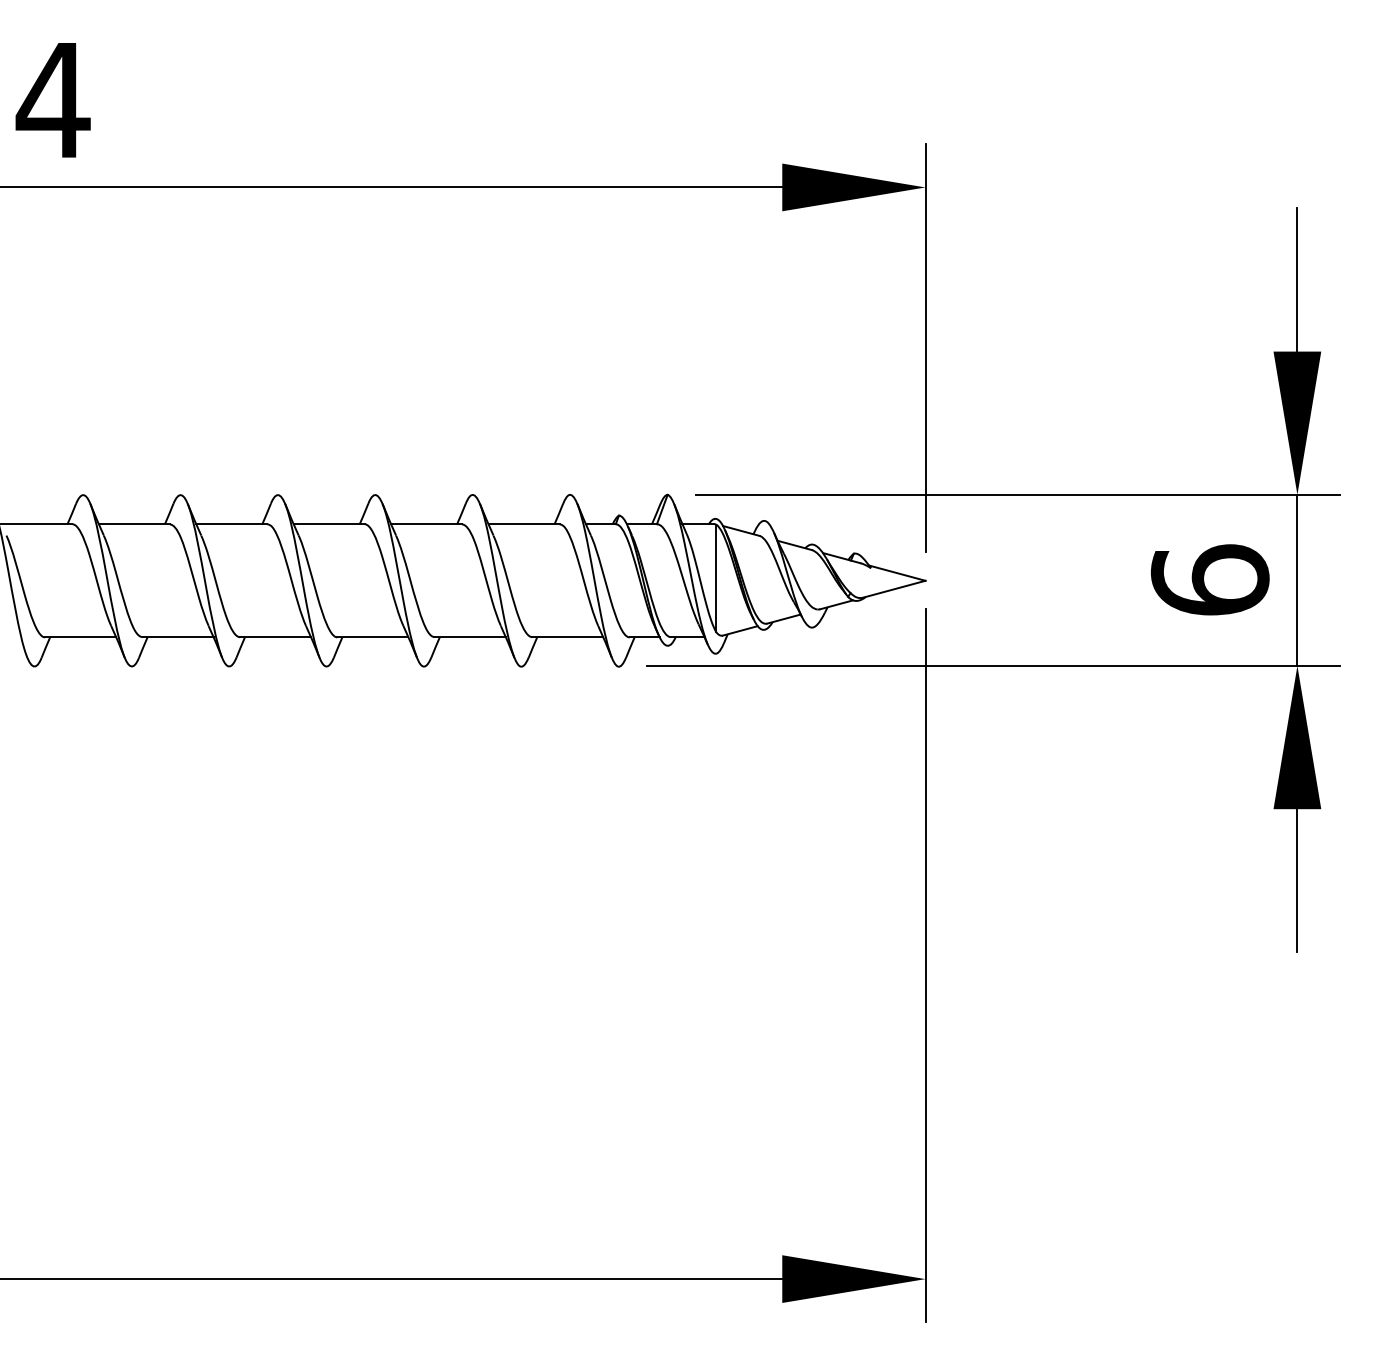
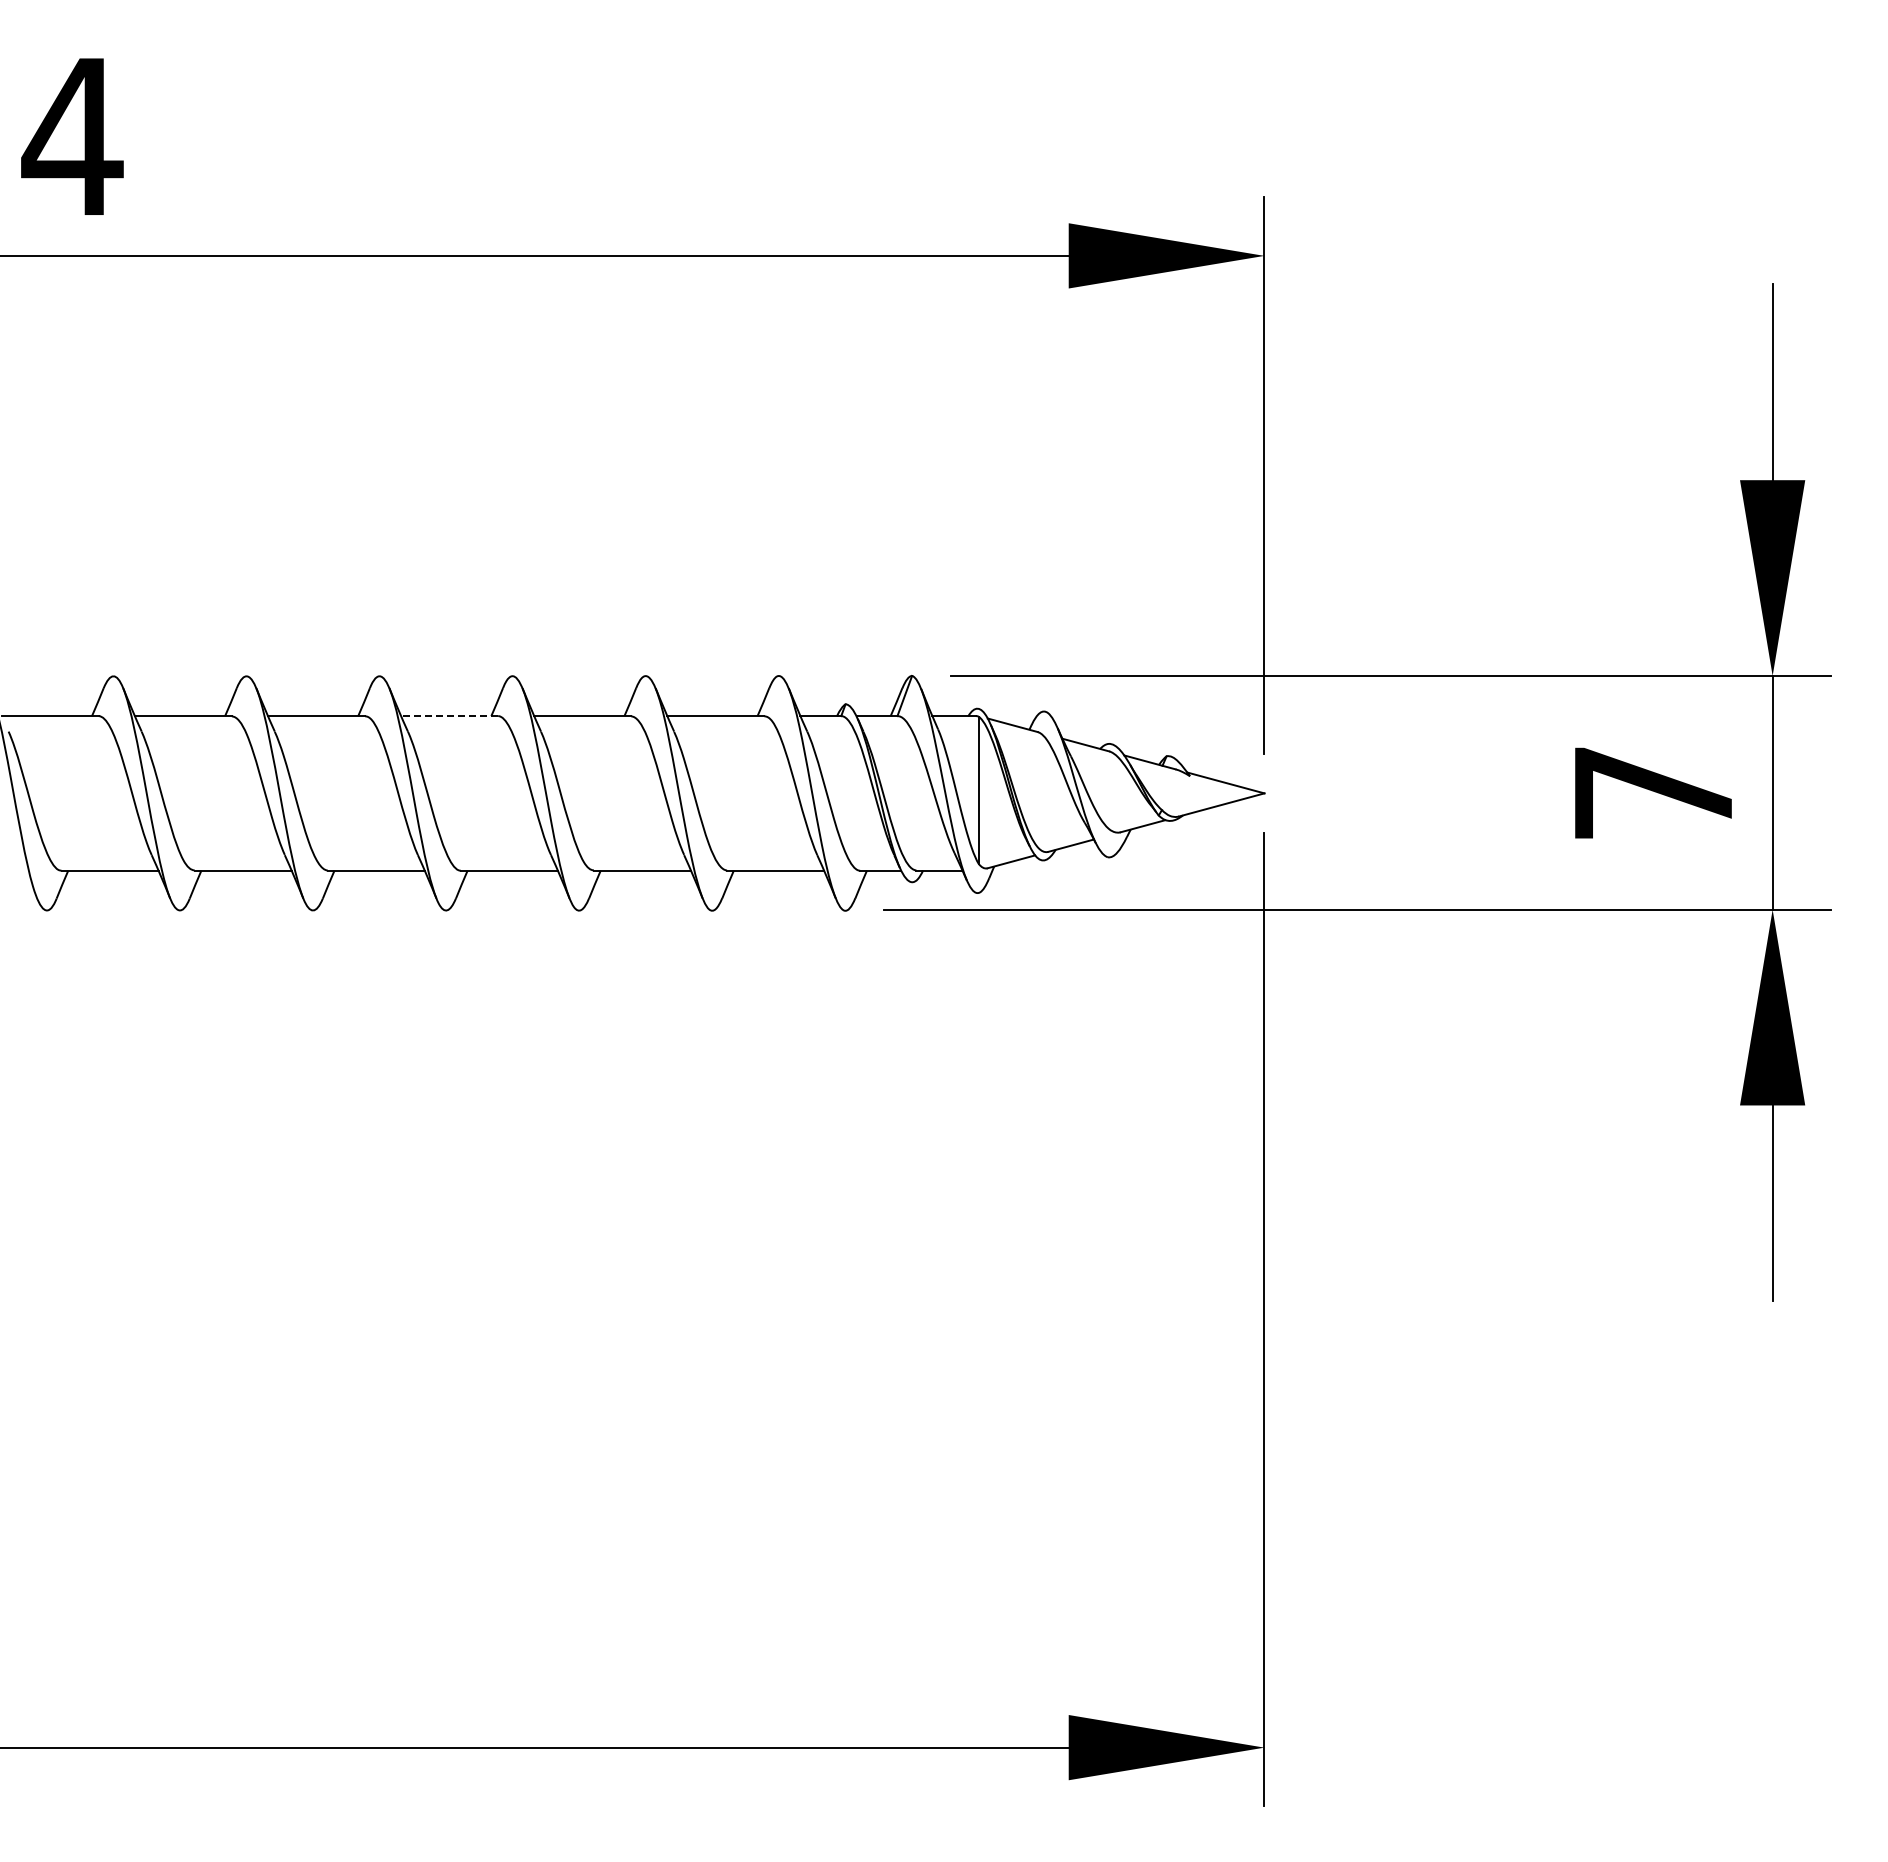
line: (329, 524) -> (449, 716), solid -> dashed
text: (1210, 579) -> (1653, 791), 6 -> 7

